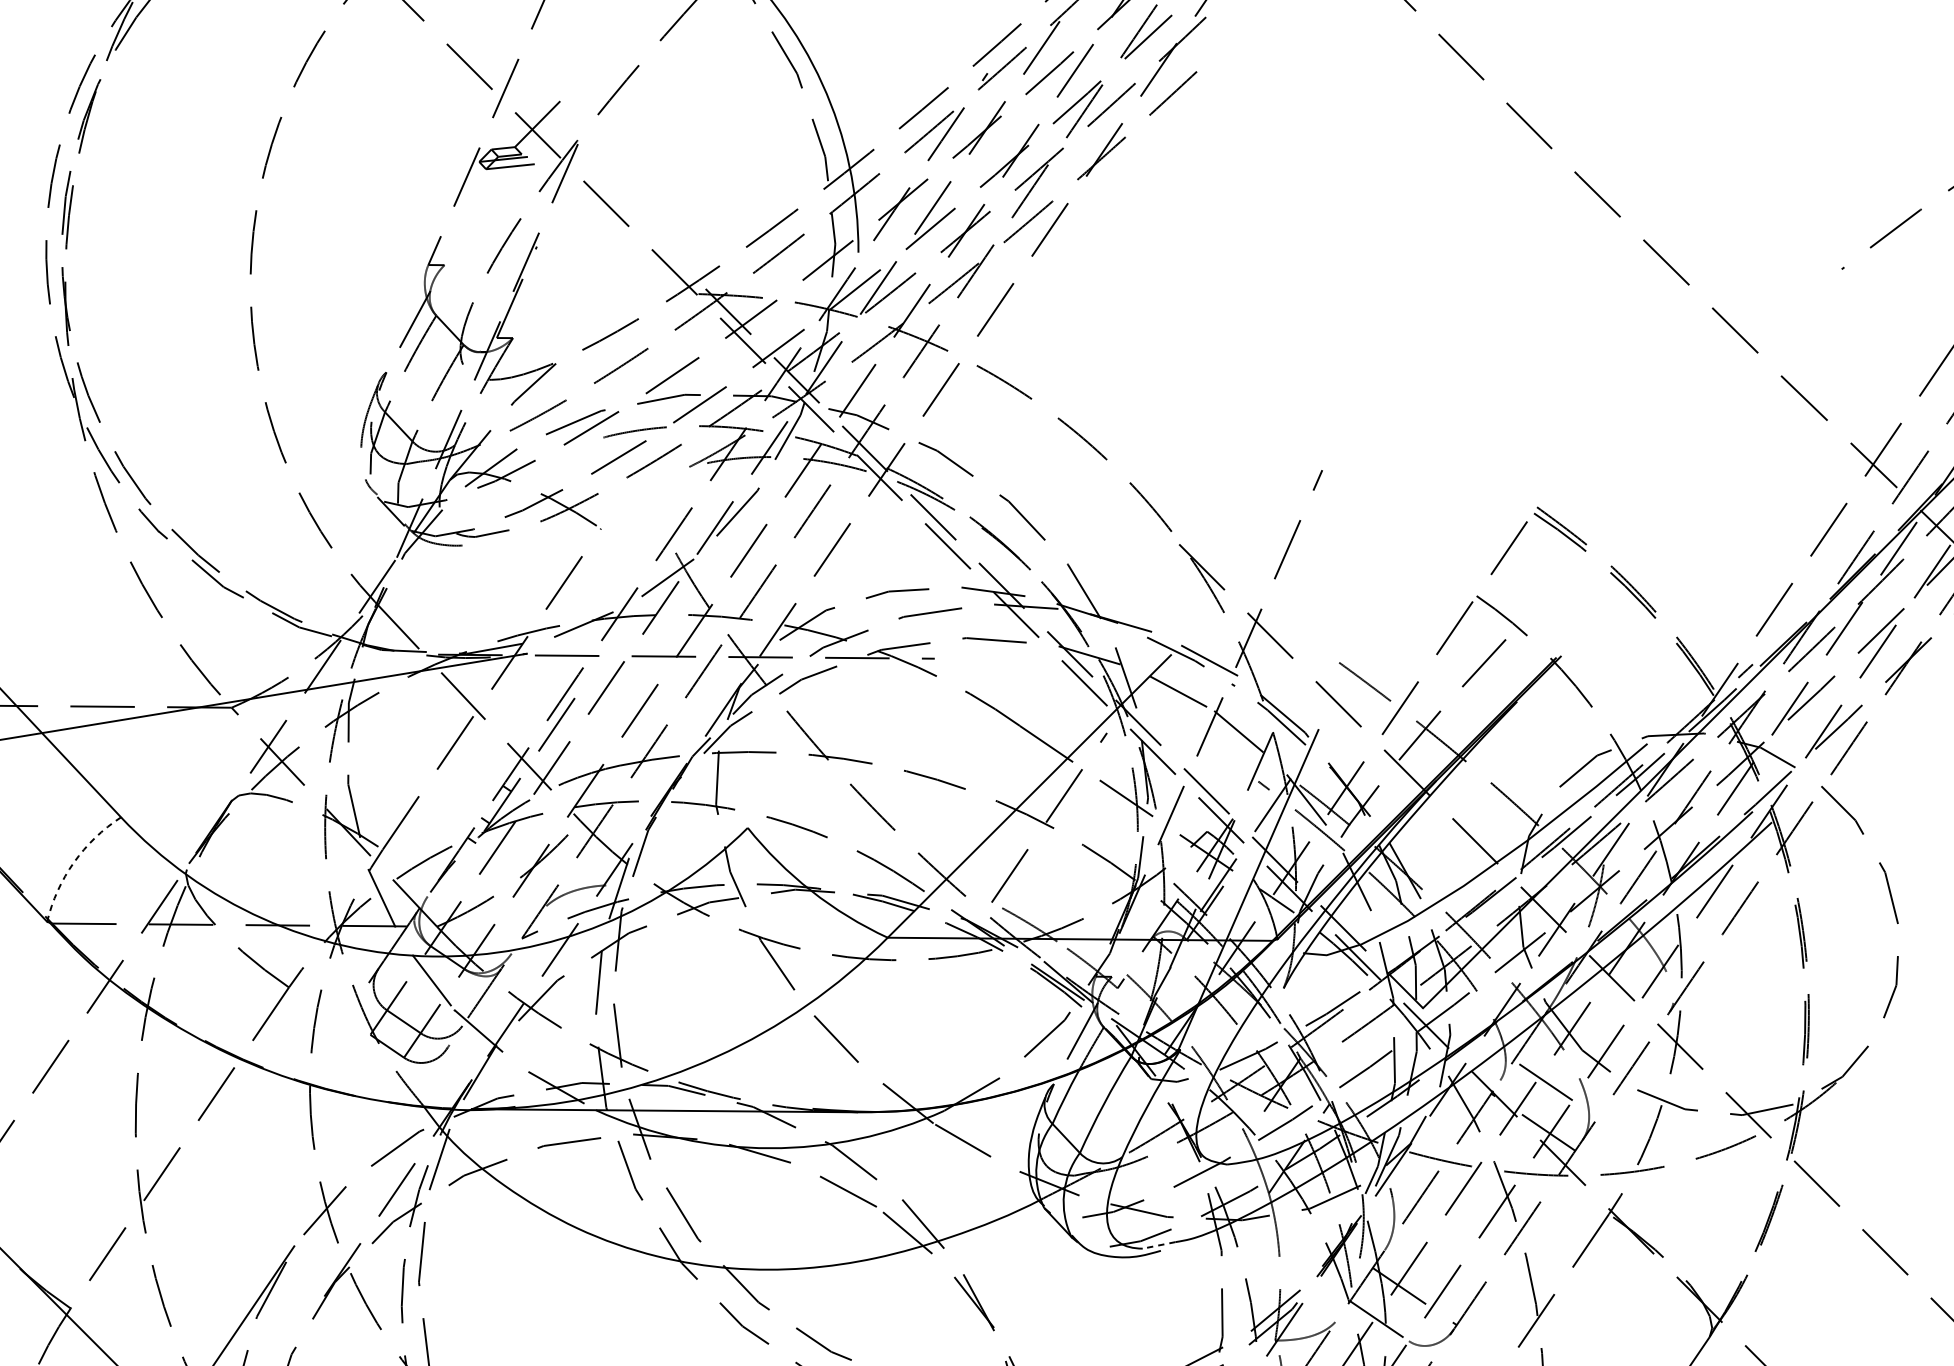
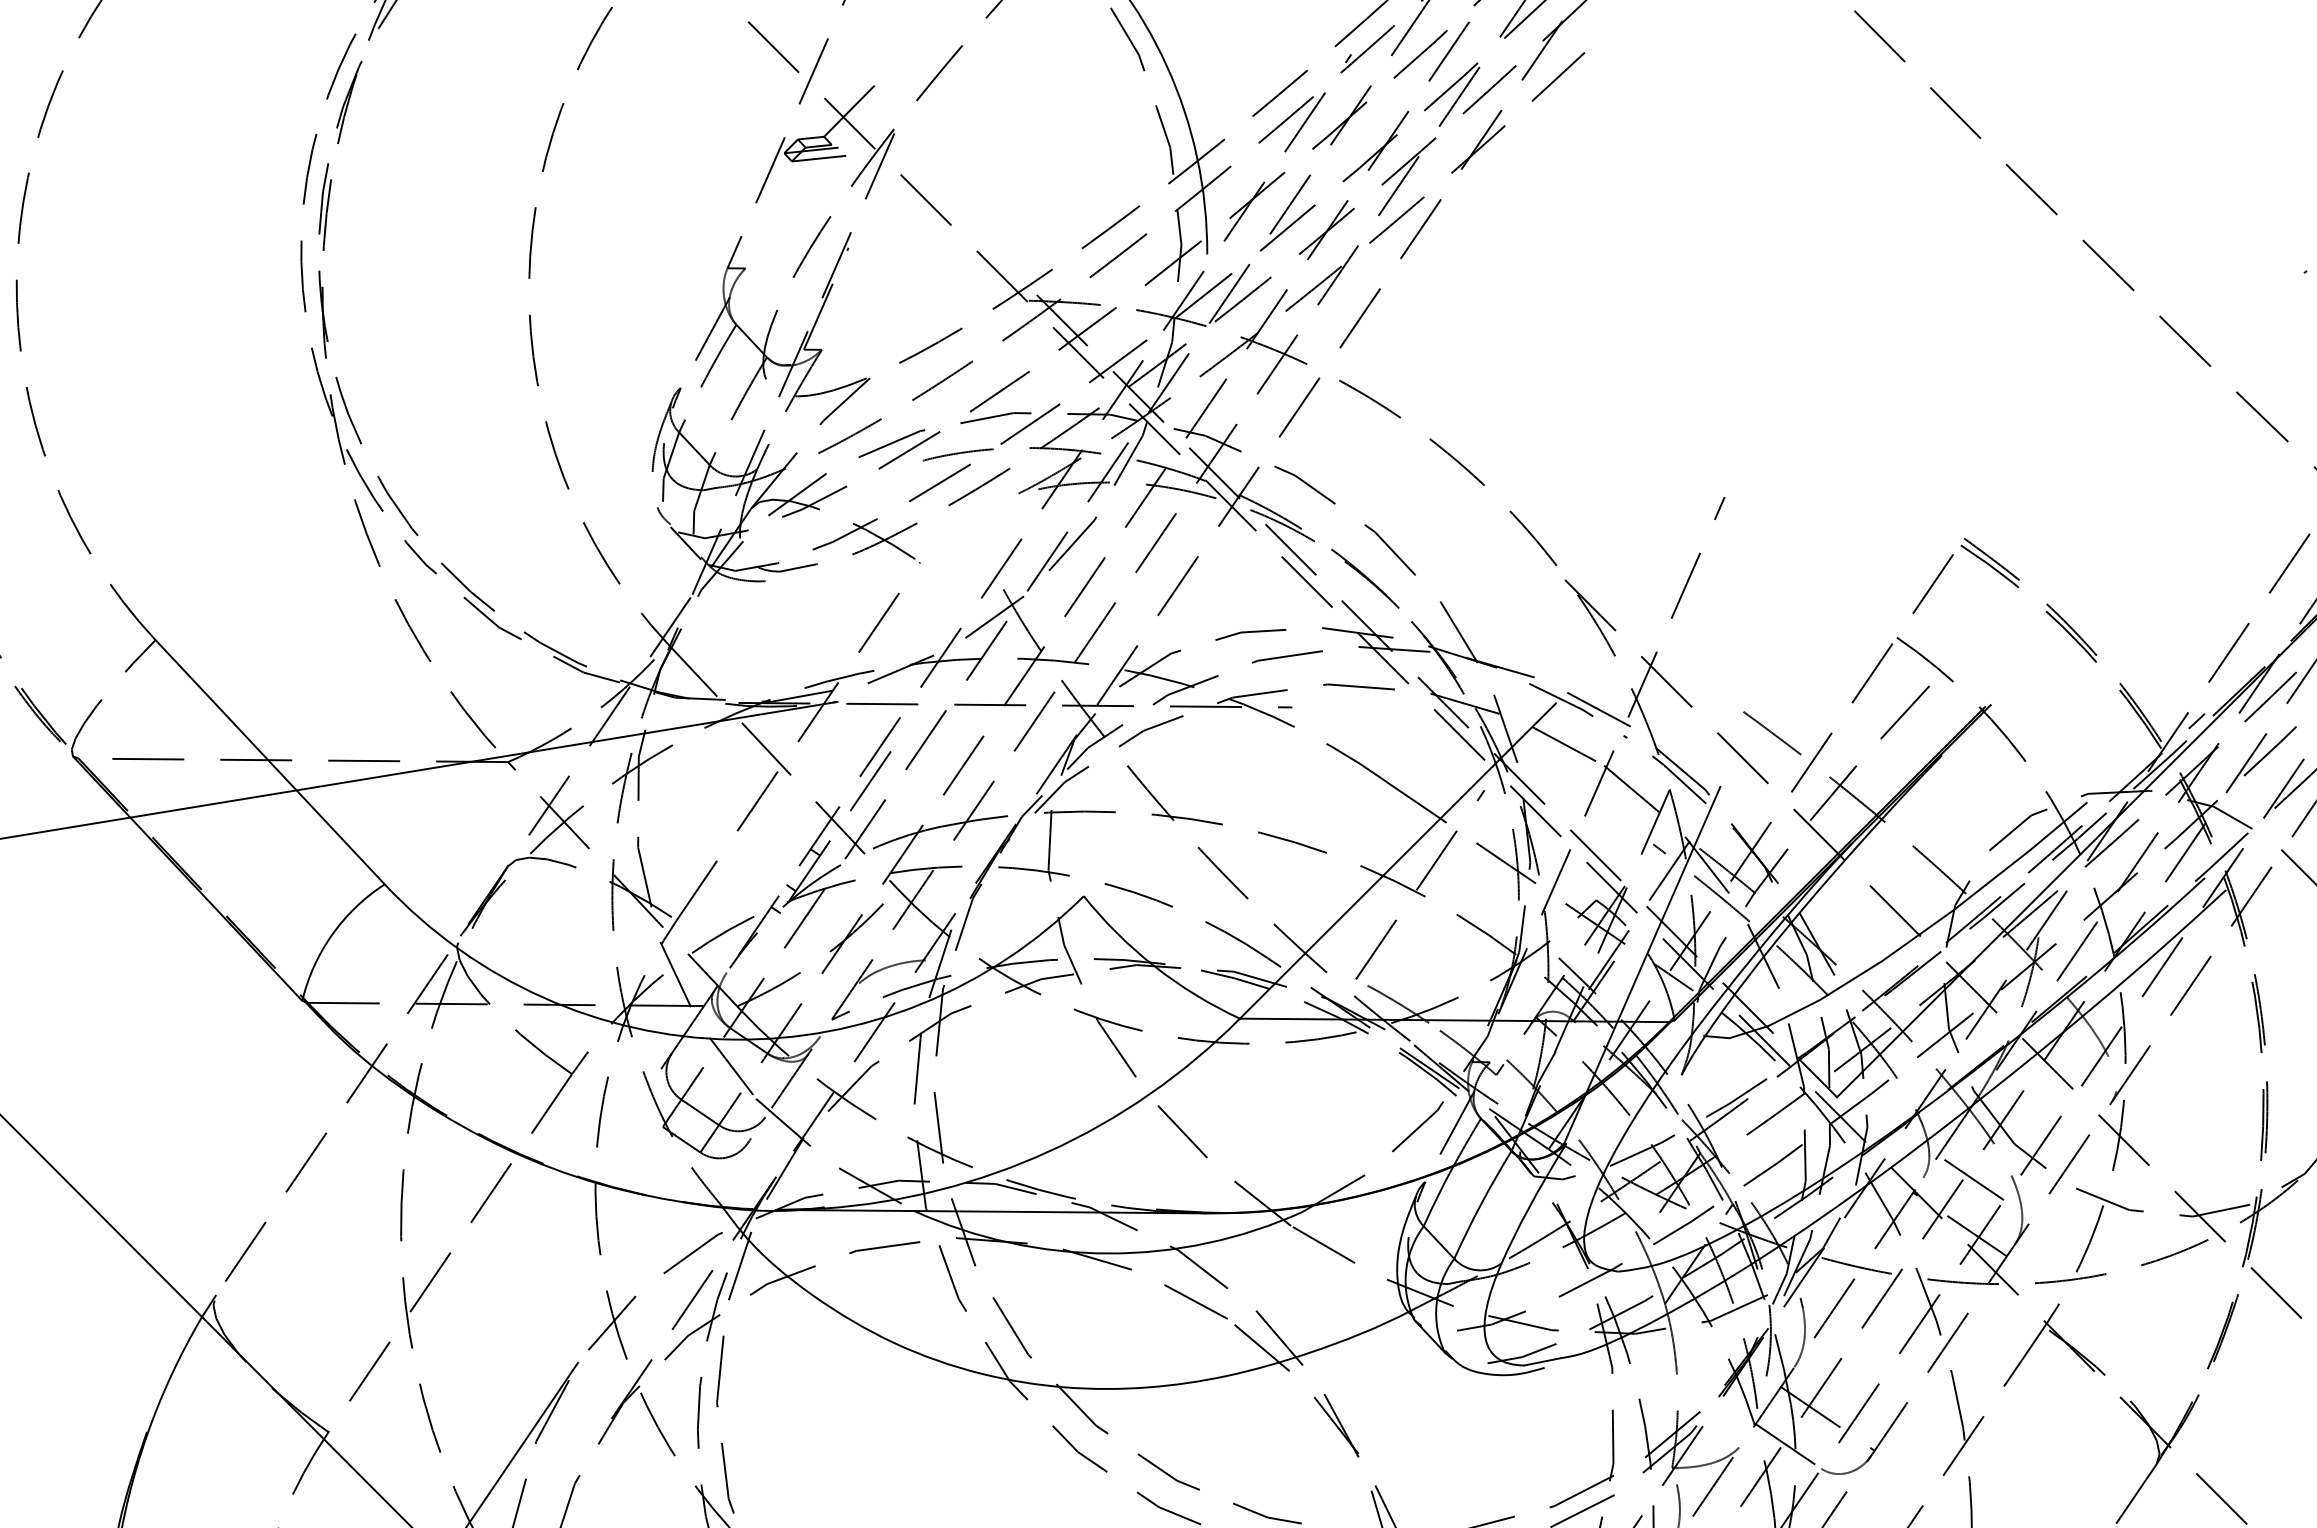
arc: (74, 862) -> (332, 934), dashed -> solid
line: (1159, 1245) -> (1542, 1361), dashed -> solid

